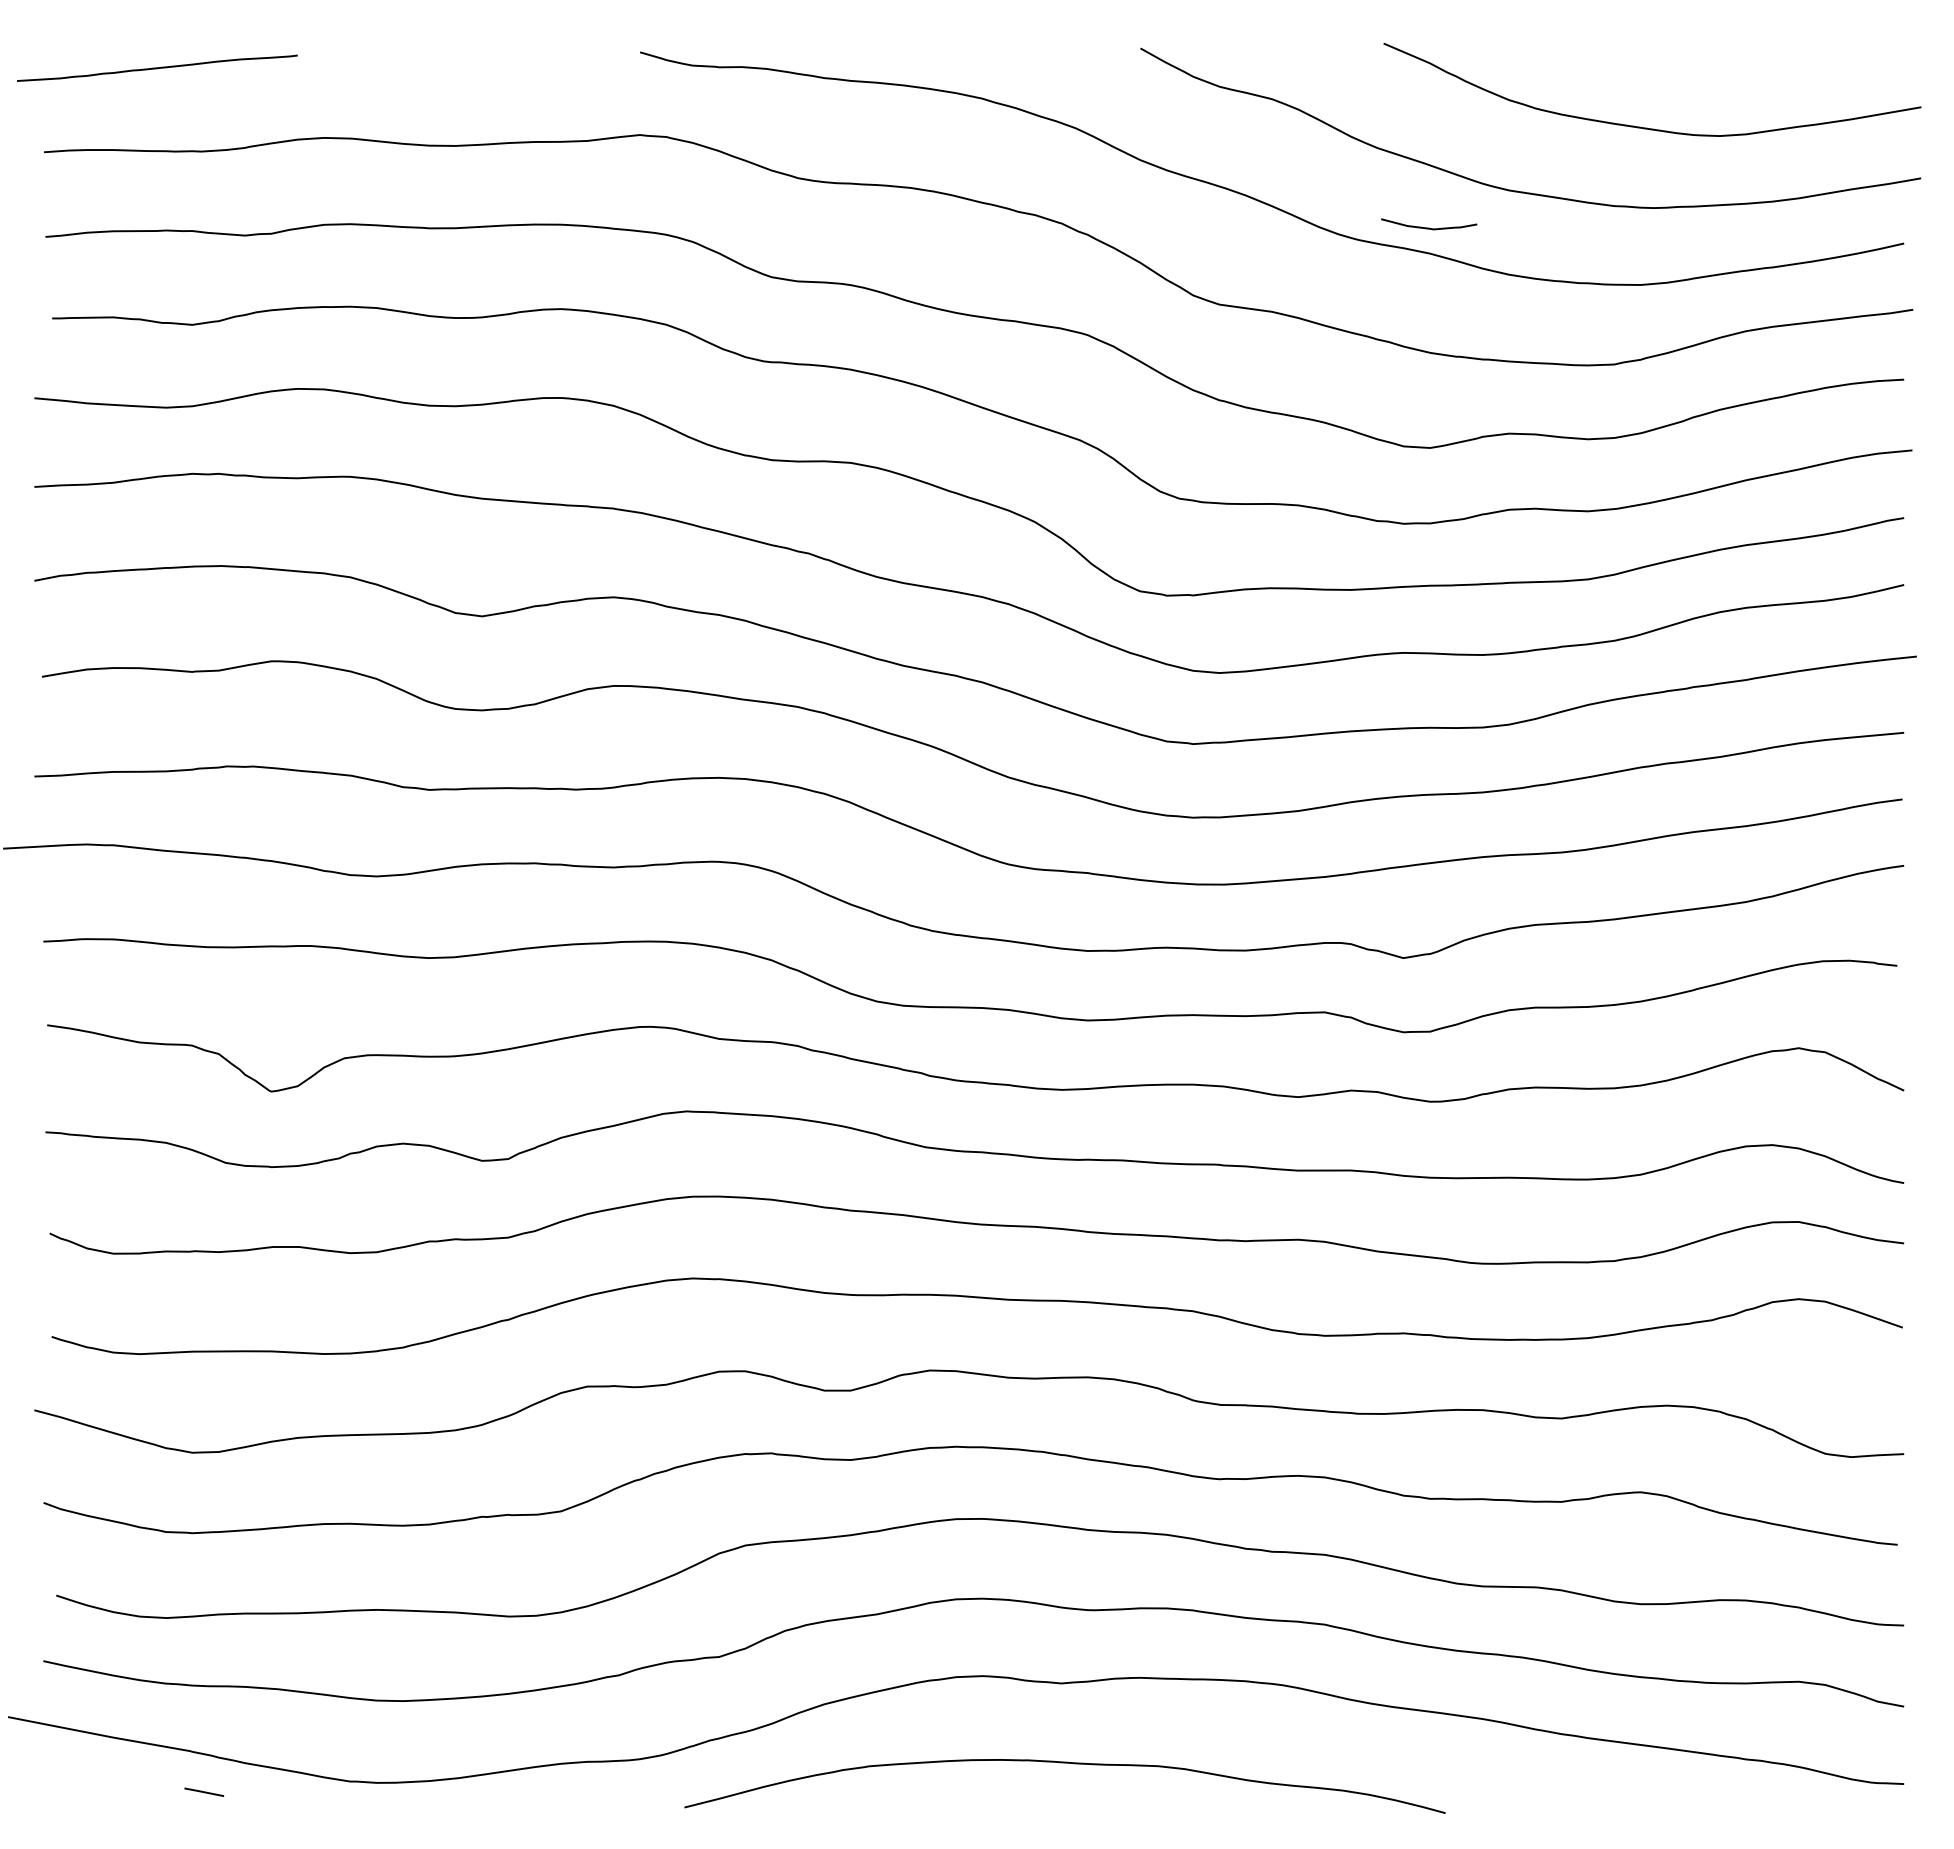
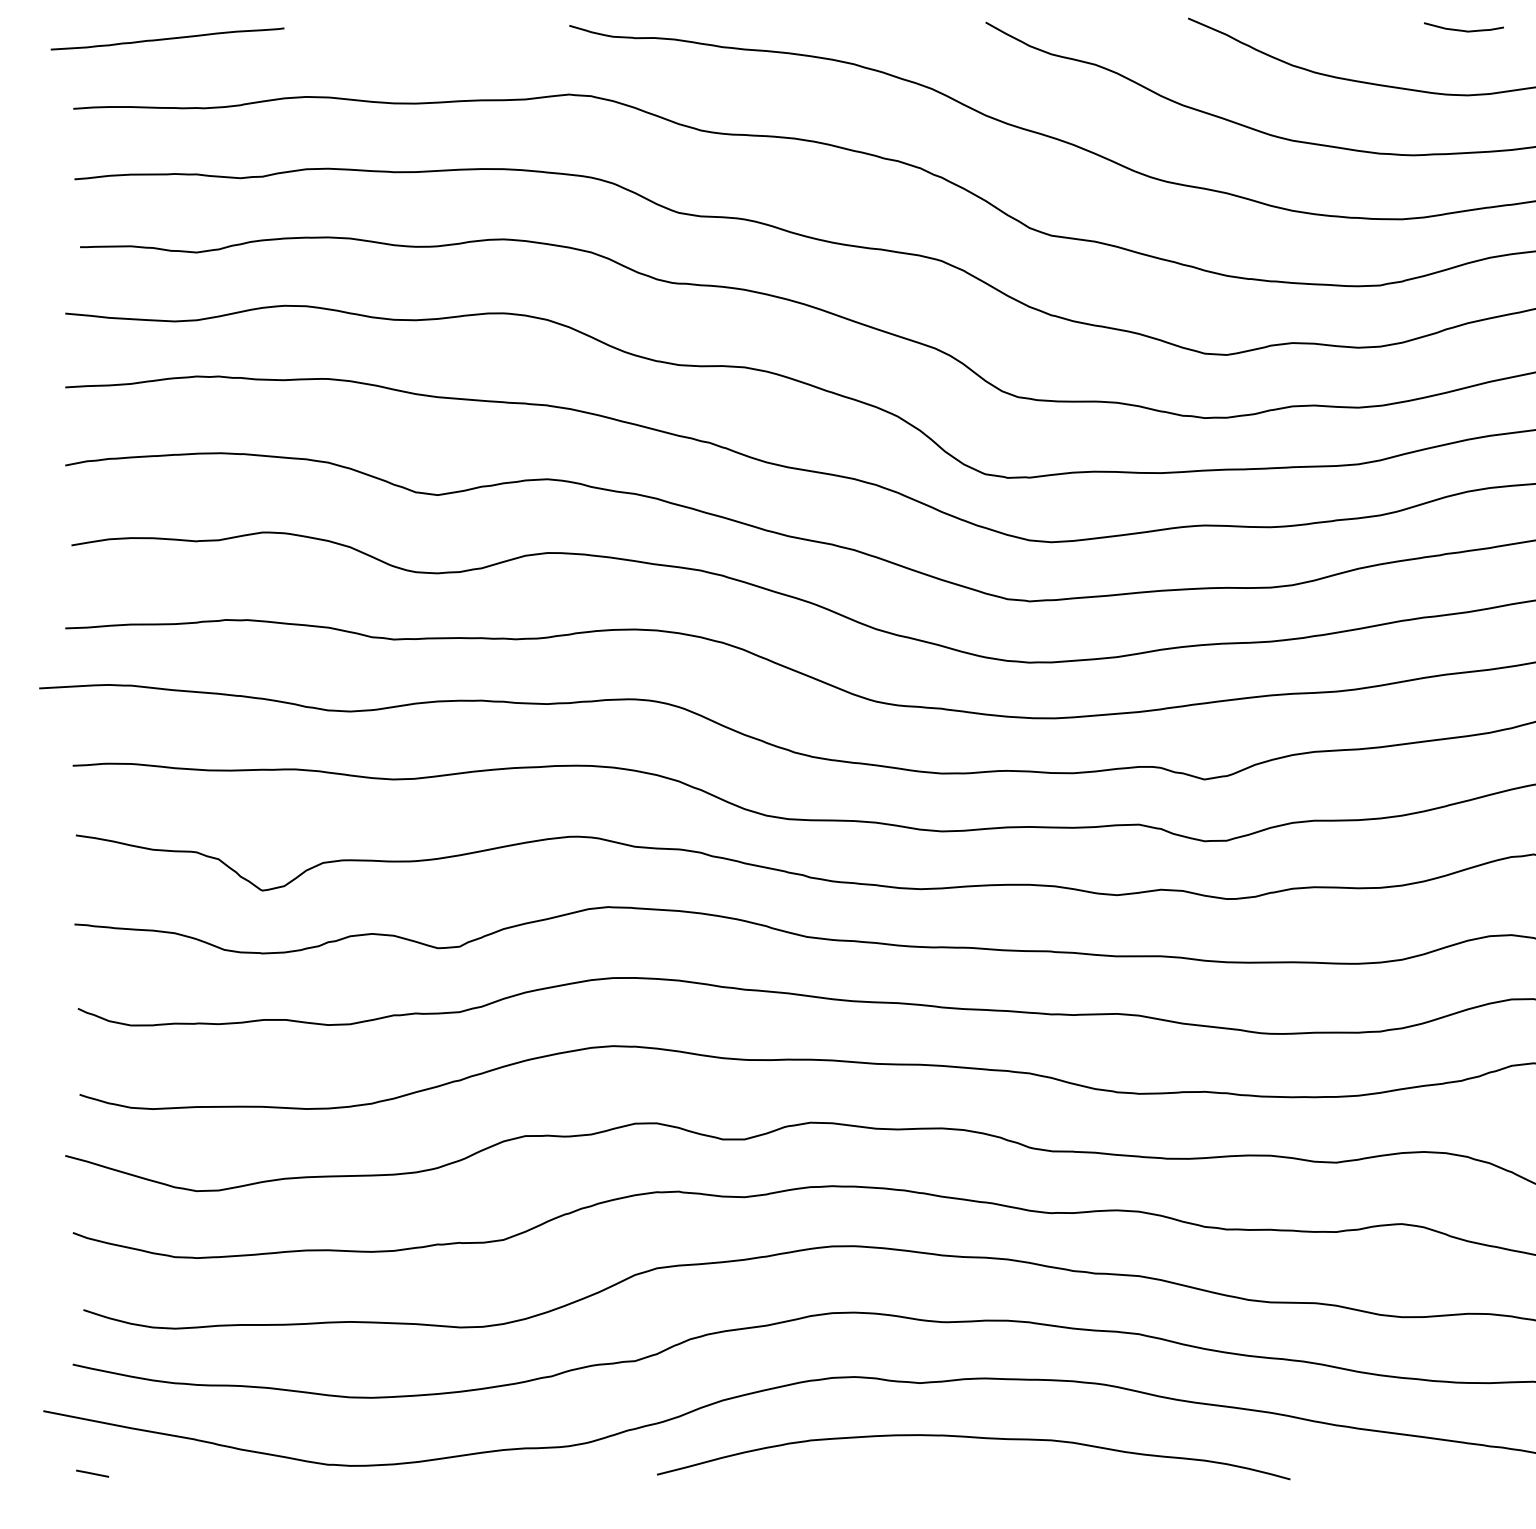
curve: (1429, 227) -> (1464, 30), moved
curve: (1064, 1763) -> (973, 1438), moved
line: (204, 1791) -> (92, 1473), moved

